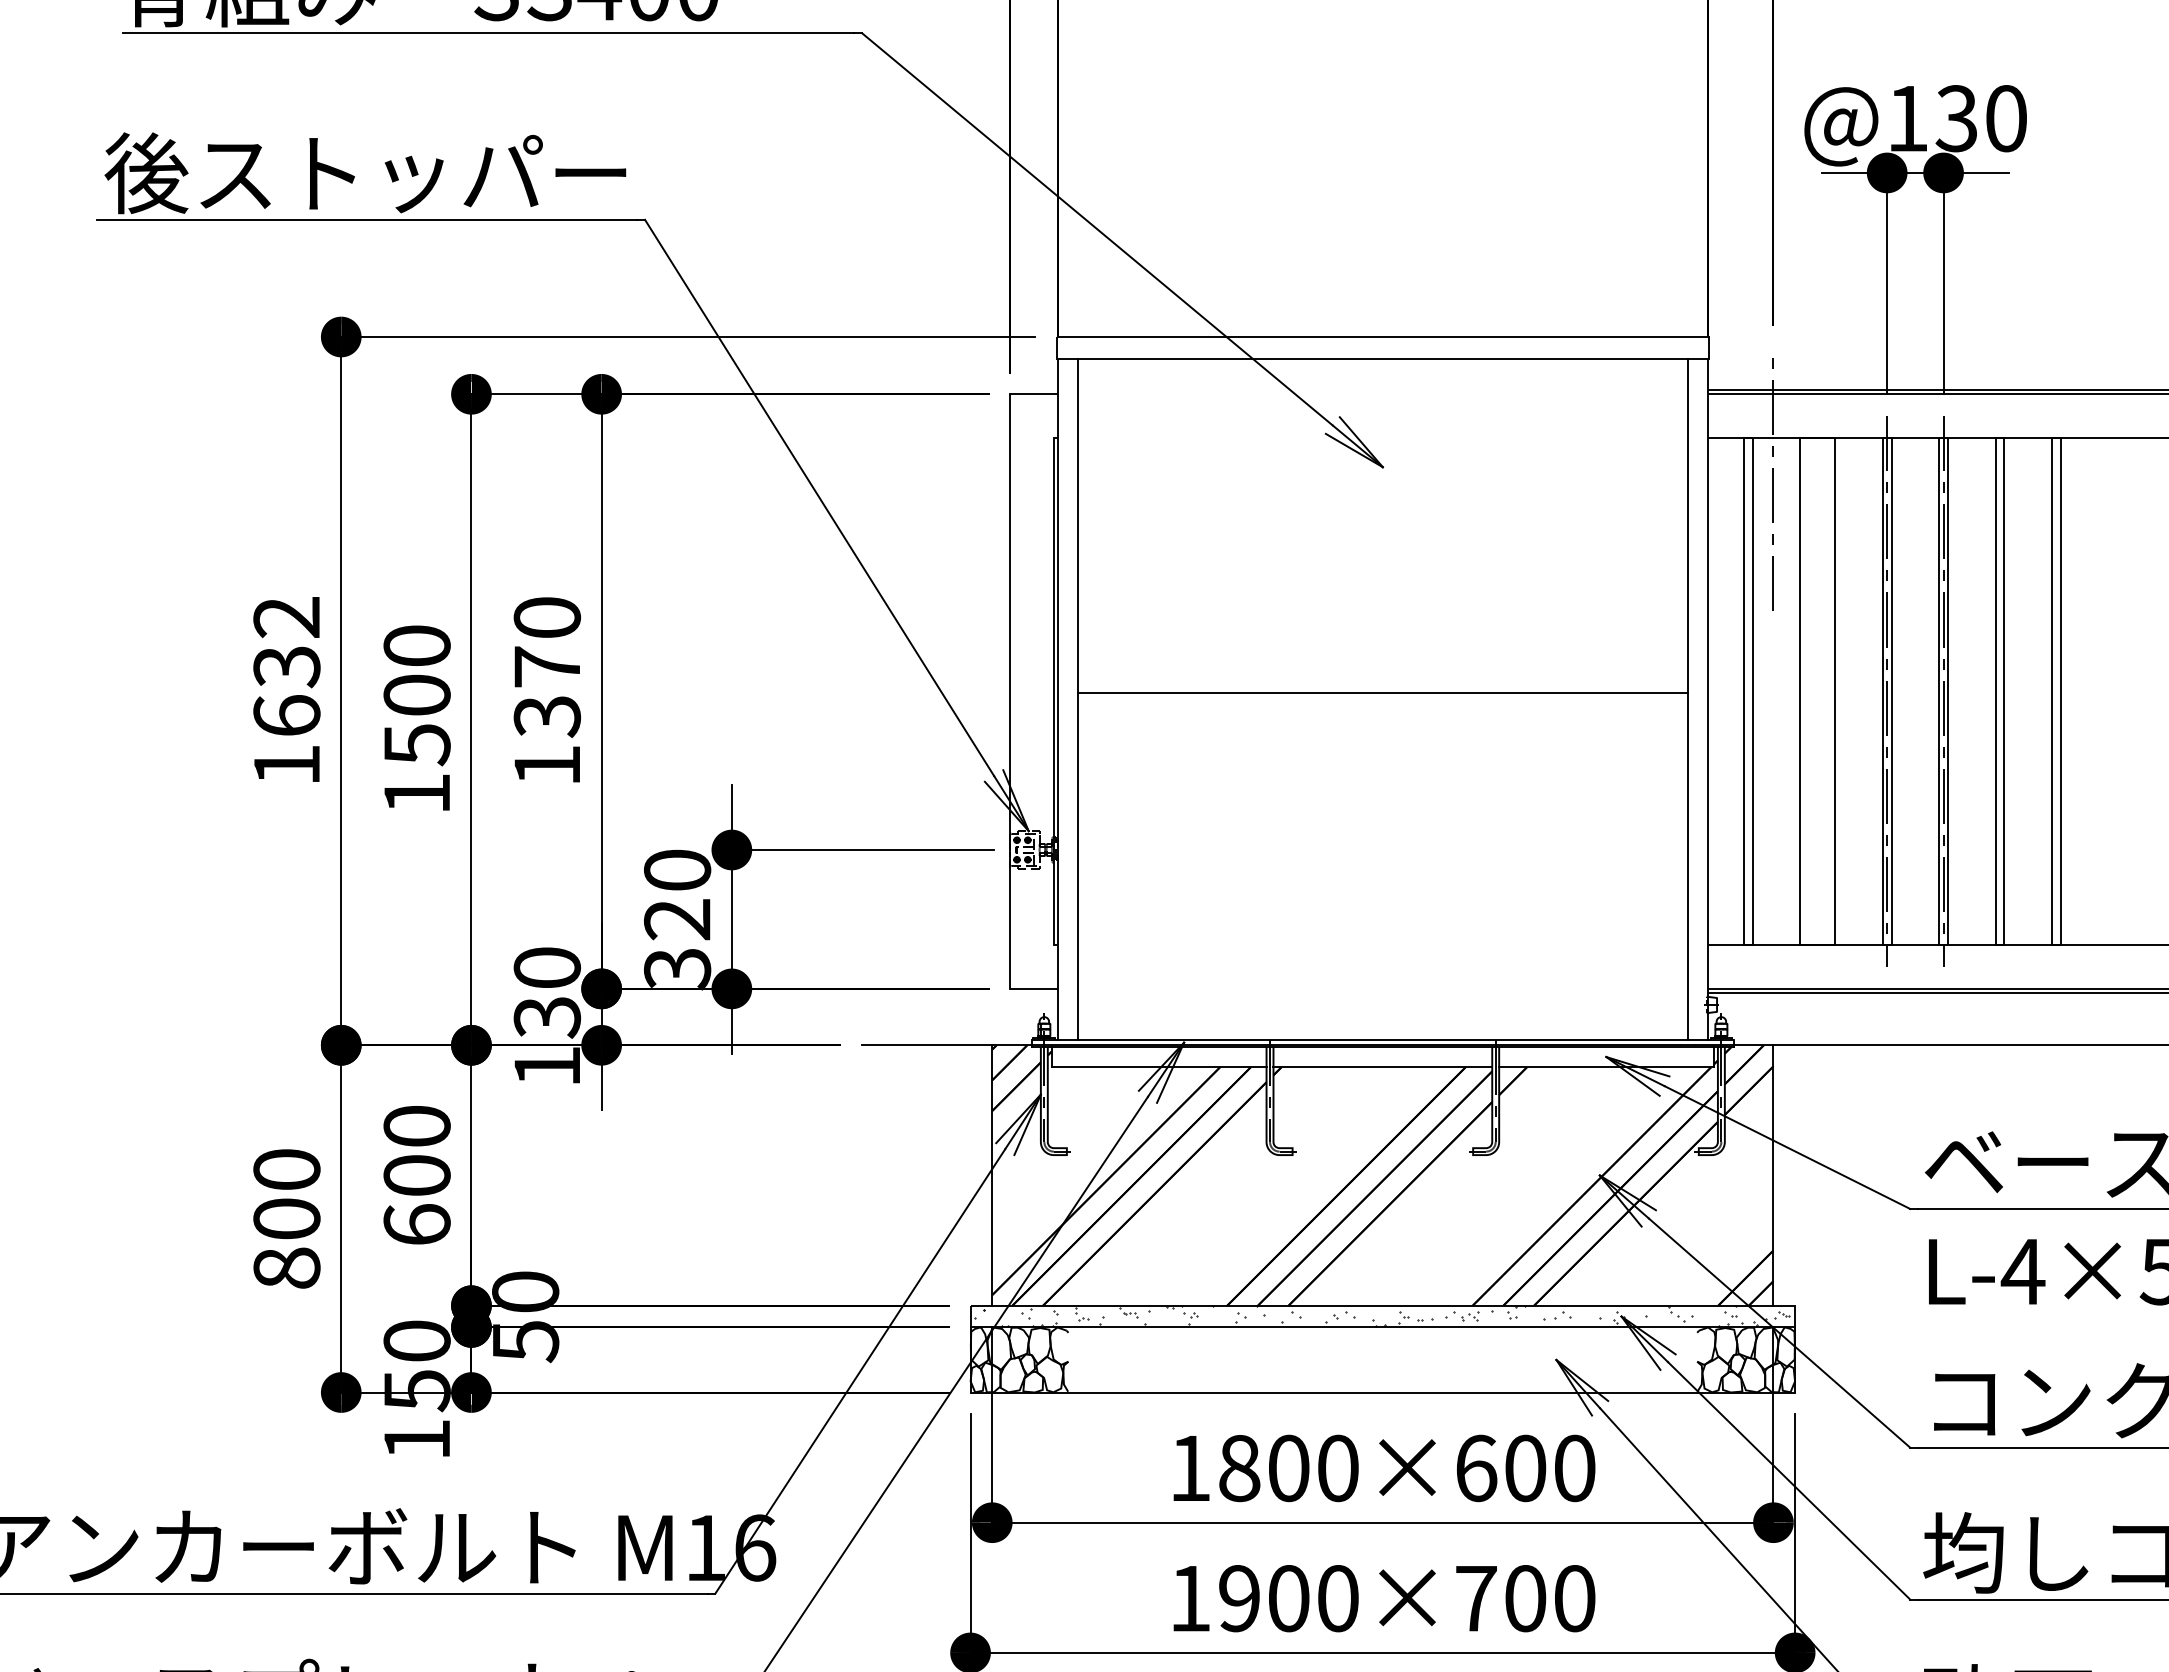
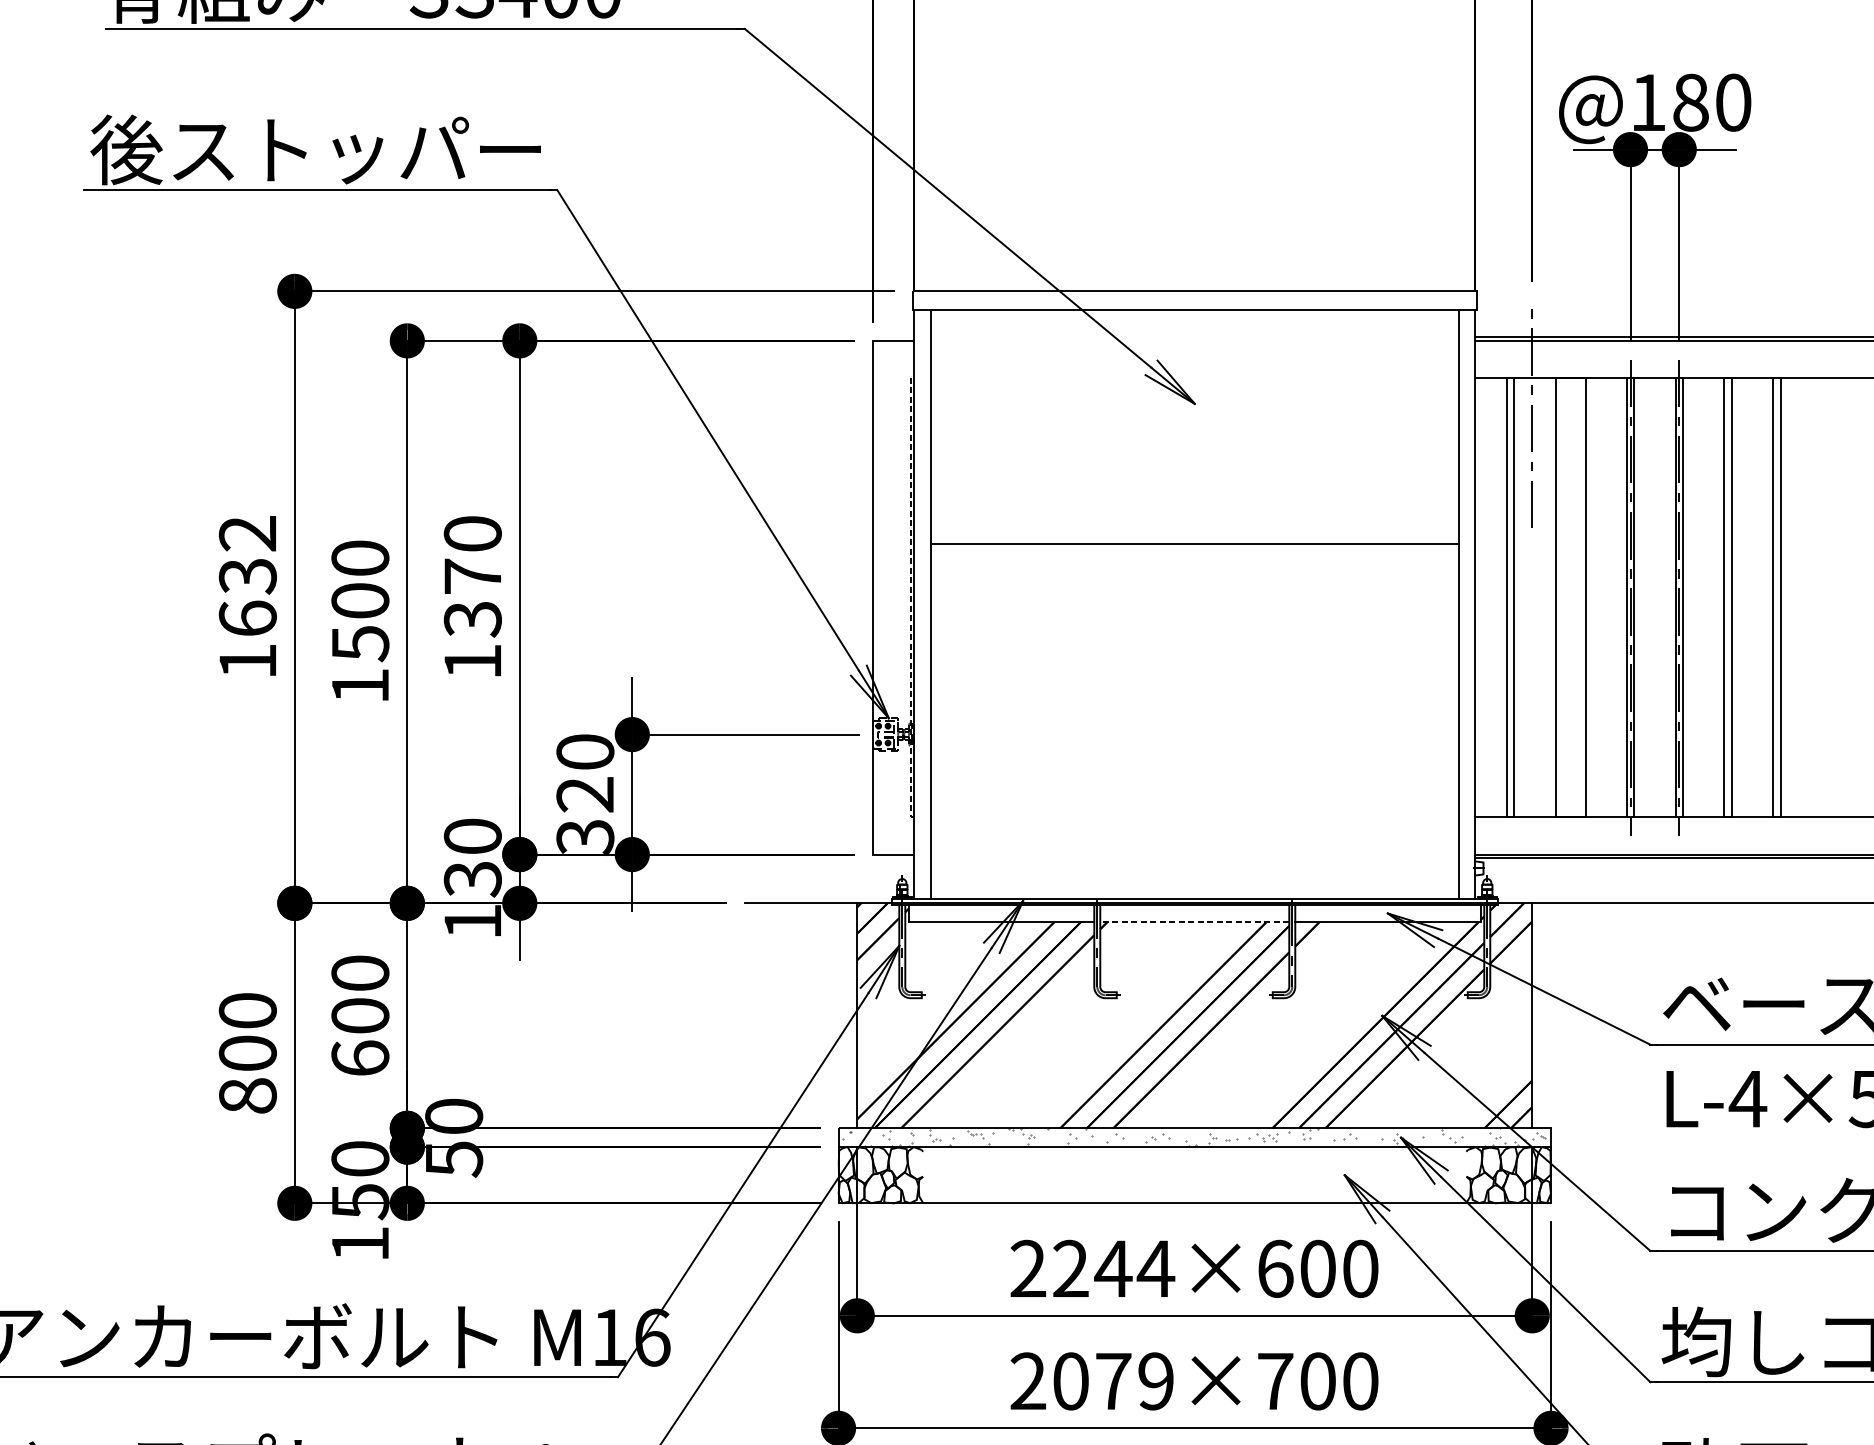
text: (1956, 118) -> (1690, 102), @130 -> @180
line: (1053, 691) -> (910, 597), solid -> dashed
line: (1382, 693) -> (1194, 544), moved
line: (1382, 1067) -> (1194, 922), solid -> dashed
hatch: (1381, 1315) -> (1193, 1136), removed
text: (1264, 1468) -> (1092, 1268), 1800×600 -> 2244×600
text: (1263, 1598) -> (1091, 1381), 1900×700 -> 2079×700

